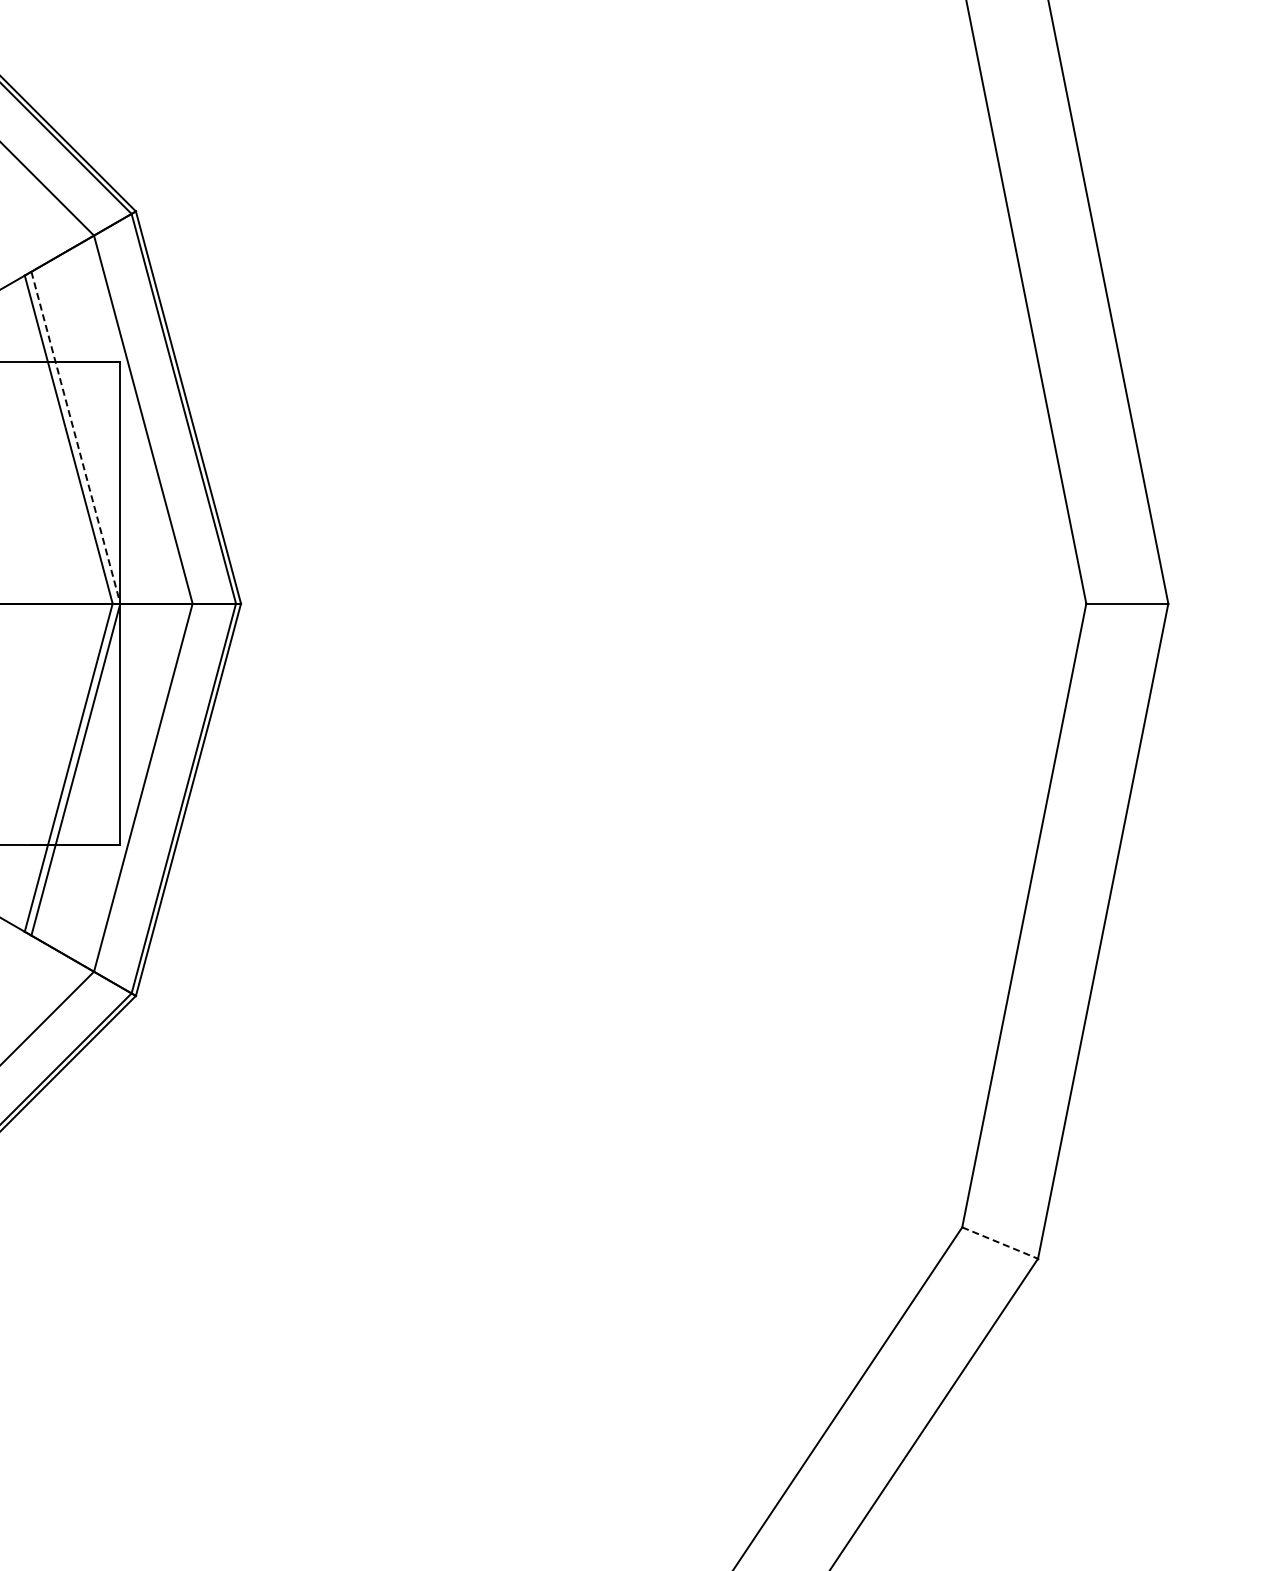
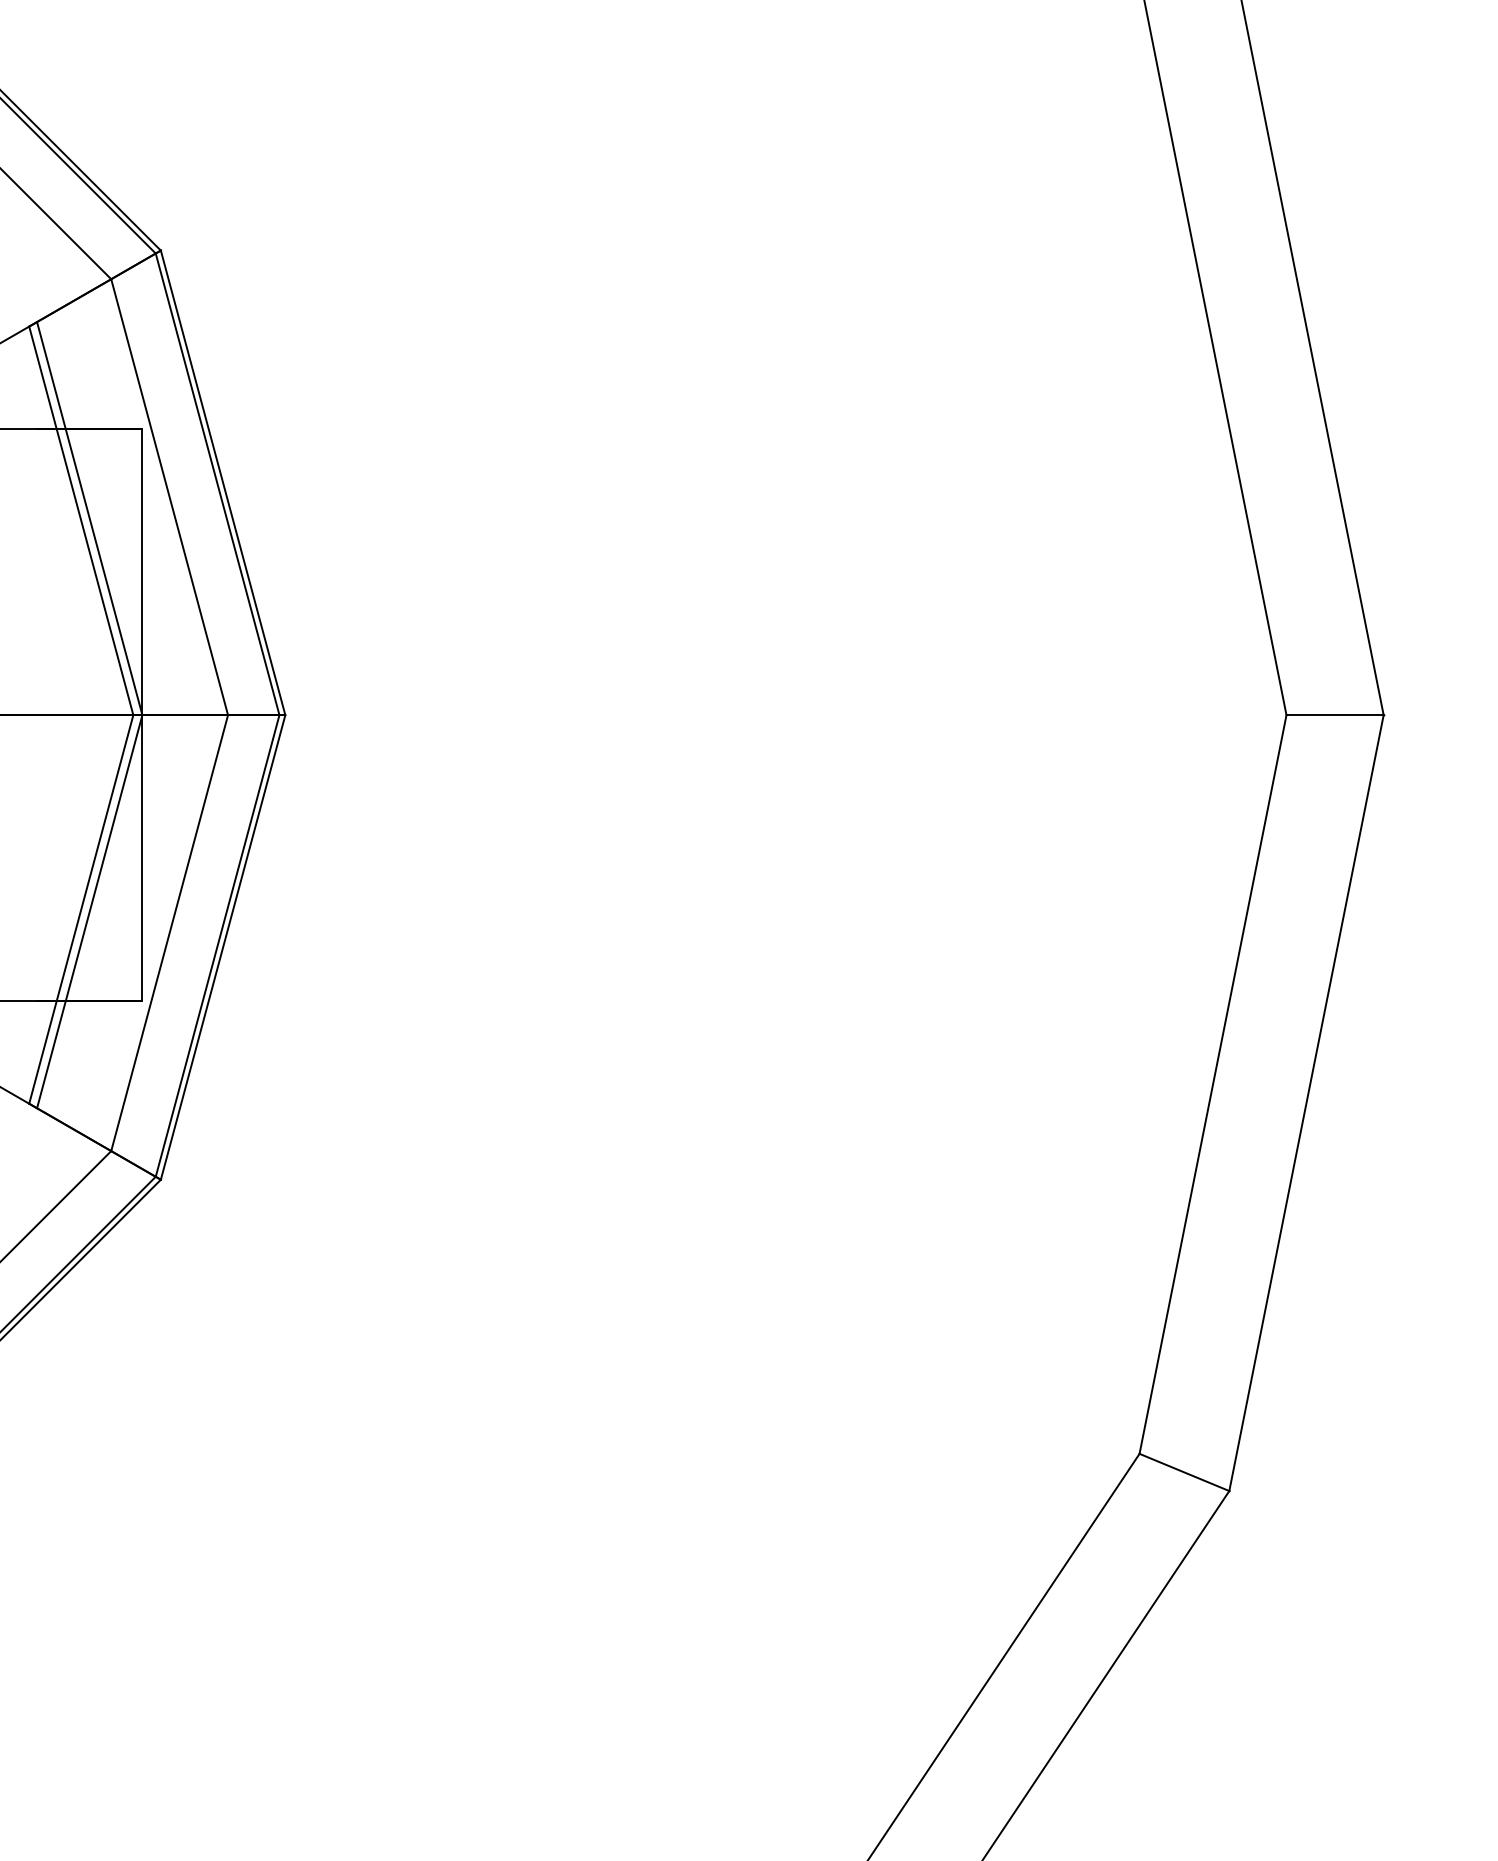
line: (75, 437) -> (89, 518), dashed -> solid
line: (1000, 1243) -> (1184, 1472), dashed -> solid

